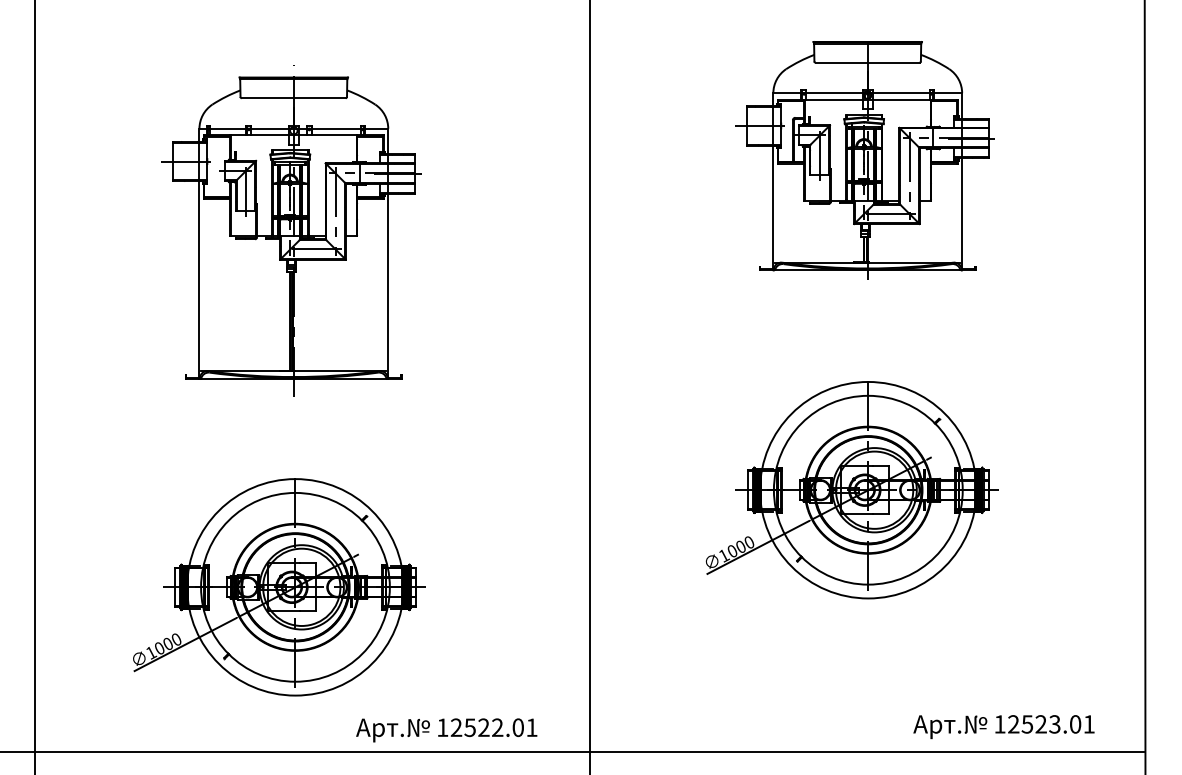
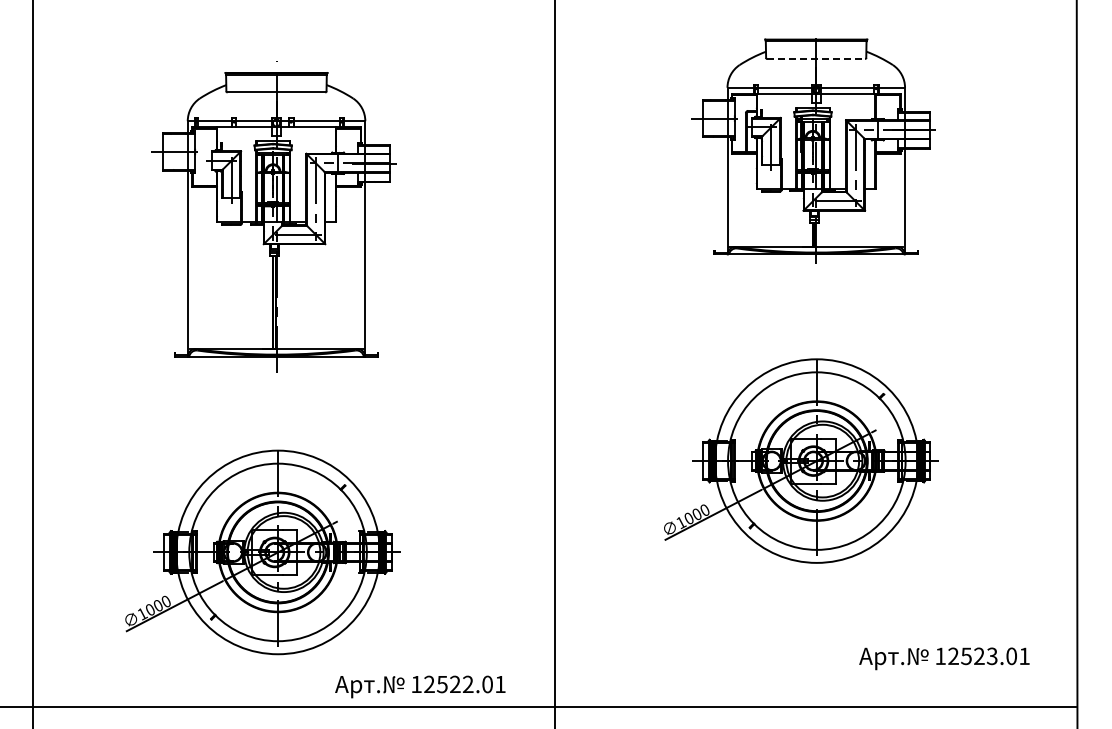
line: (867, 63) -> (816, 59), solid -> dashed
text: (1004, 726) -> (944, 658), moved

